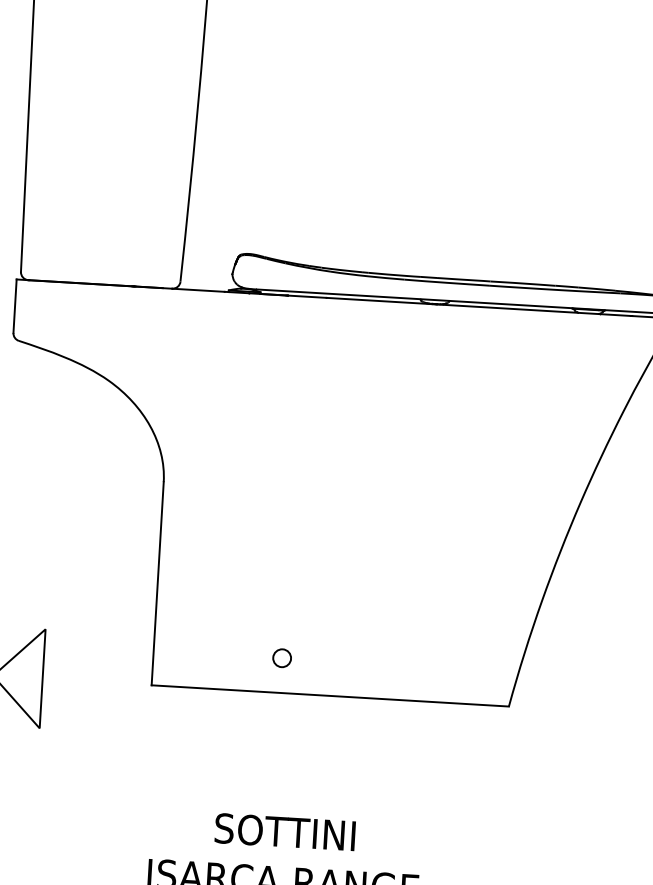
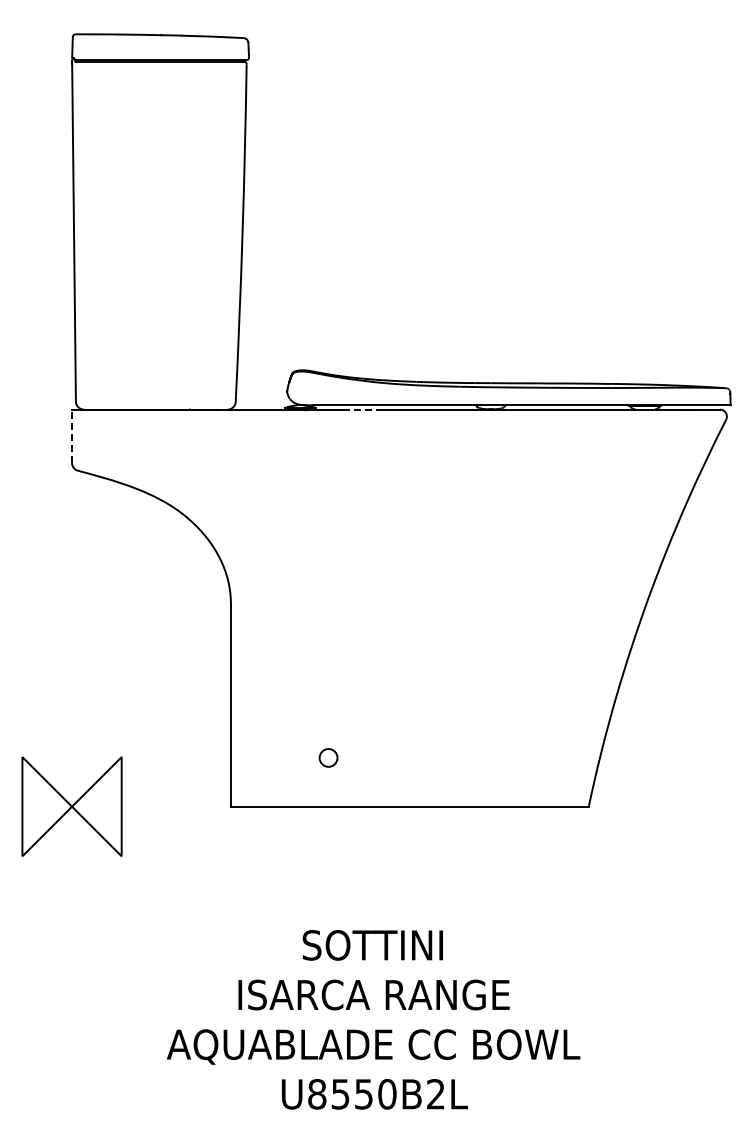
line: (306, 296) -> (362, 409), solid -> dashed
line: (15, 306) -> (72, 436), solid -> dashed
circle: (282, 657) -> (328, 757), moved

